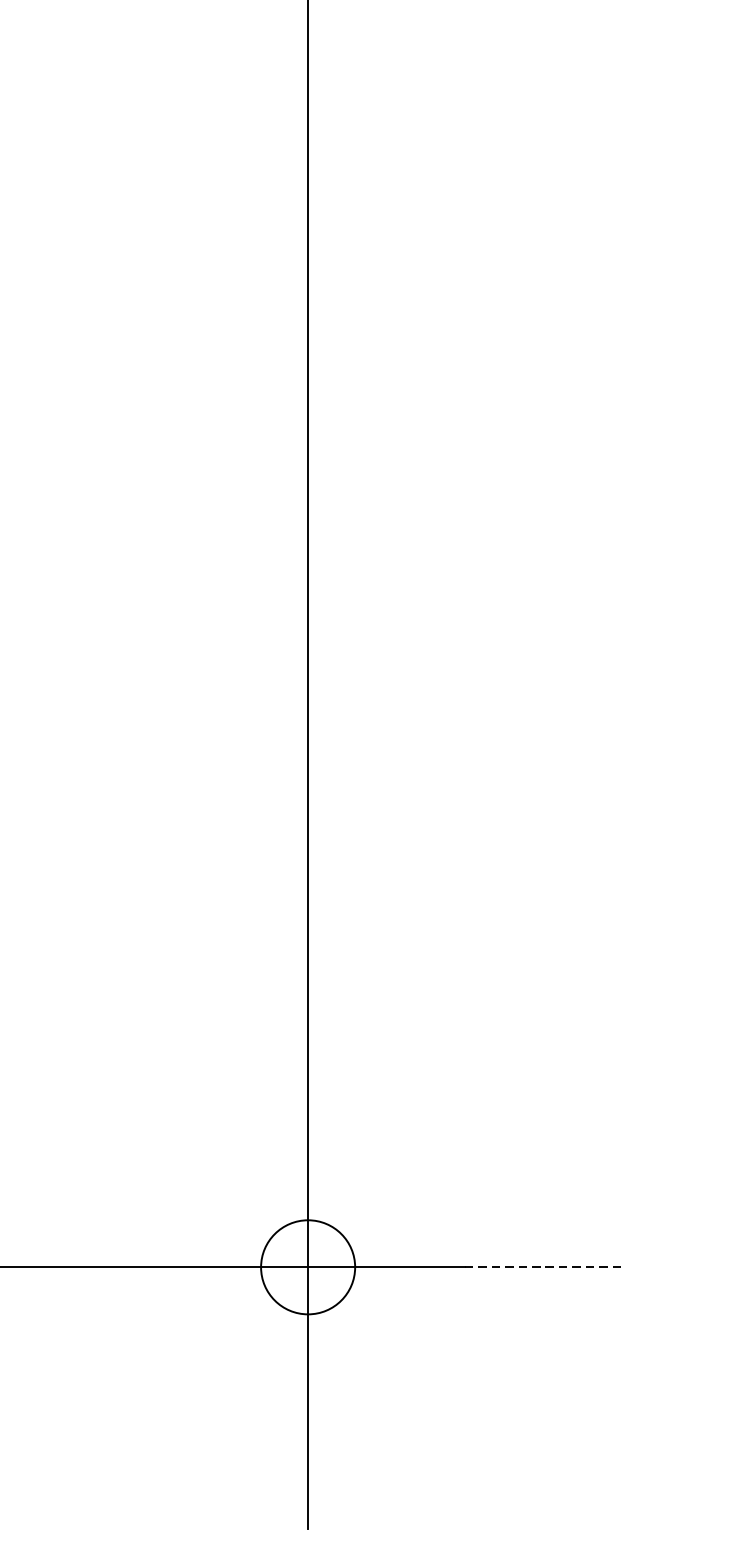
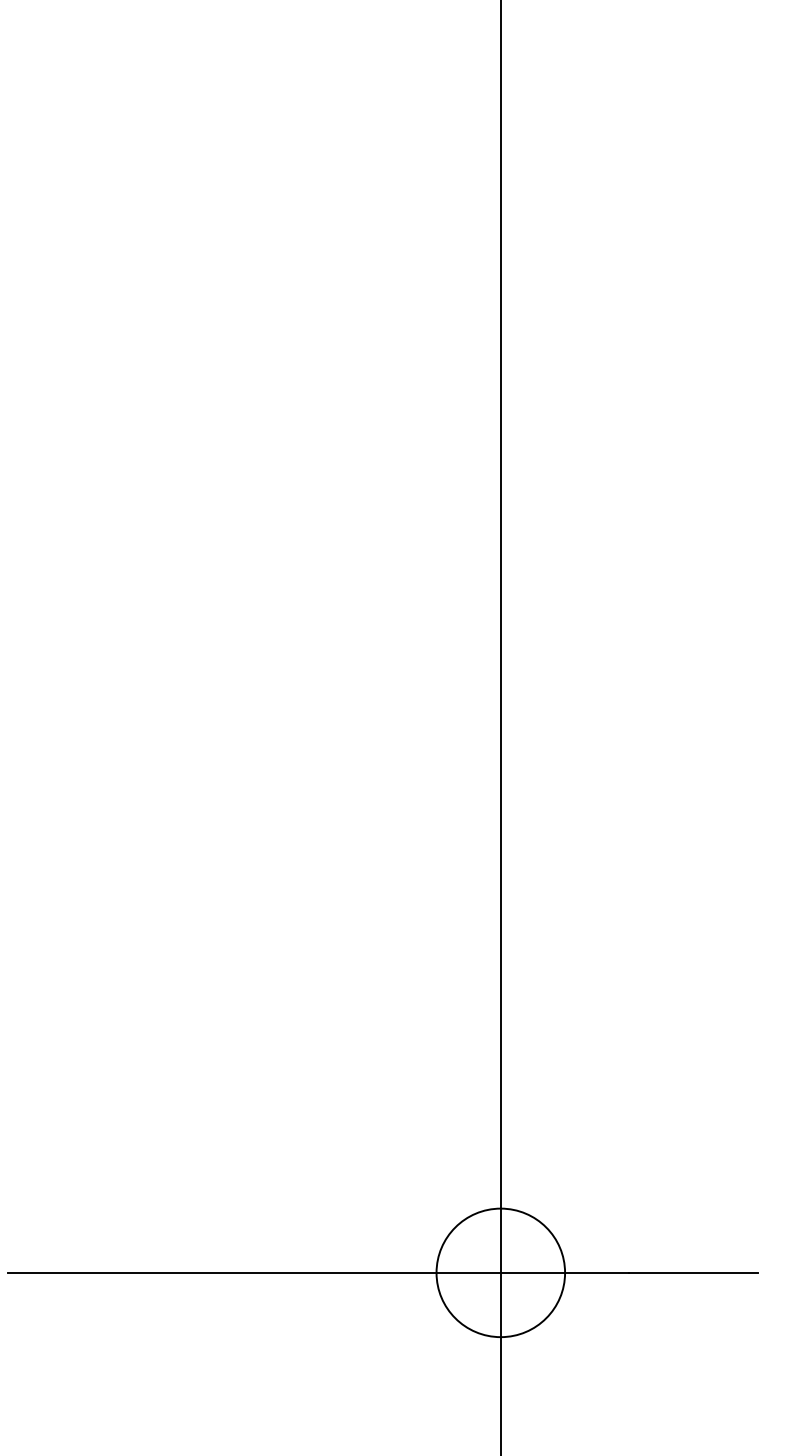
circle: (307, 1266) -> (500, 1272), size x1.67
line: (544, 1266) -> (694, 1272), dashed -> solid

